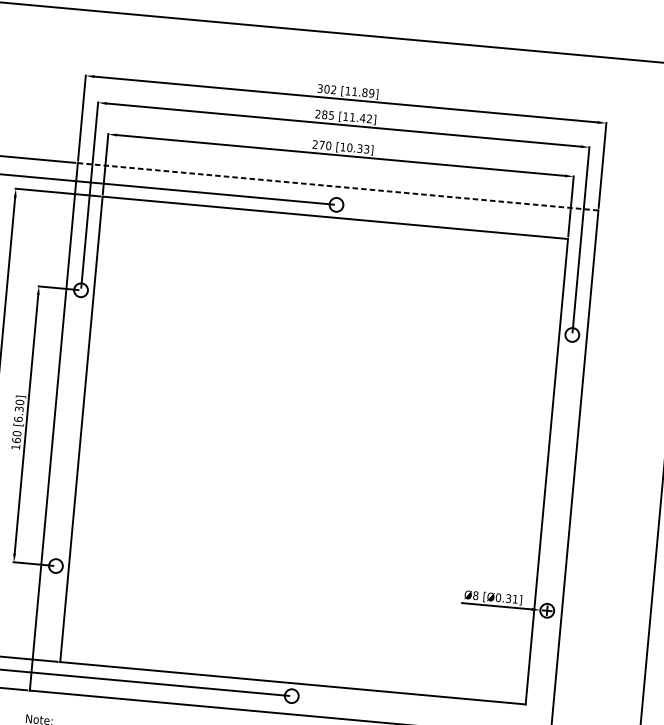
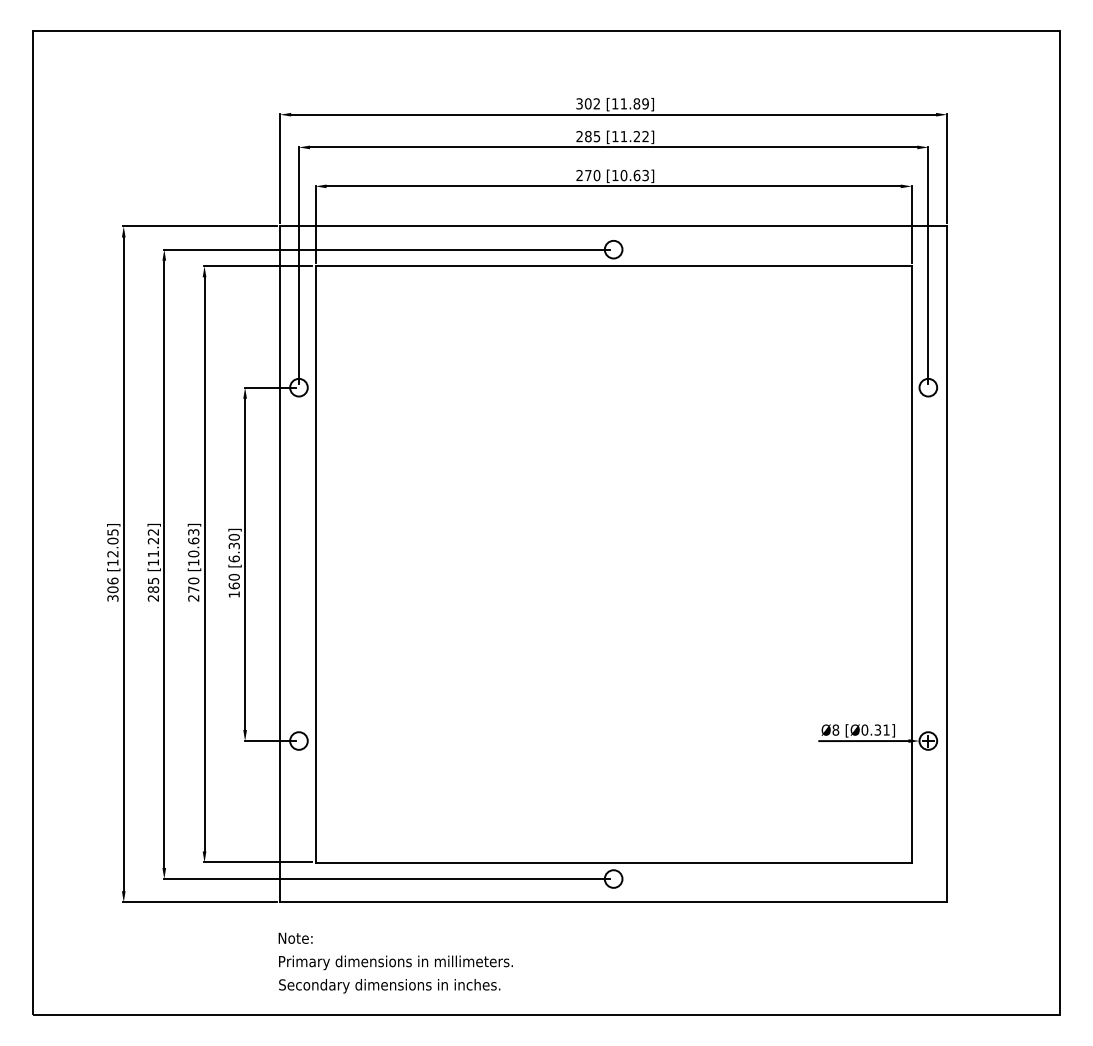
text: (362, 118) -> (636, 136), [11.42] -> [11.22]
text: (359, 148) -> (636, 175), [10.33] -> [10.63]
line: (338, 186) -> (613, 226), dashed -> solid

